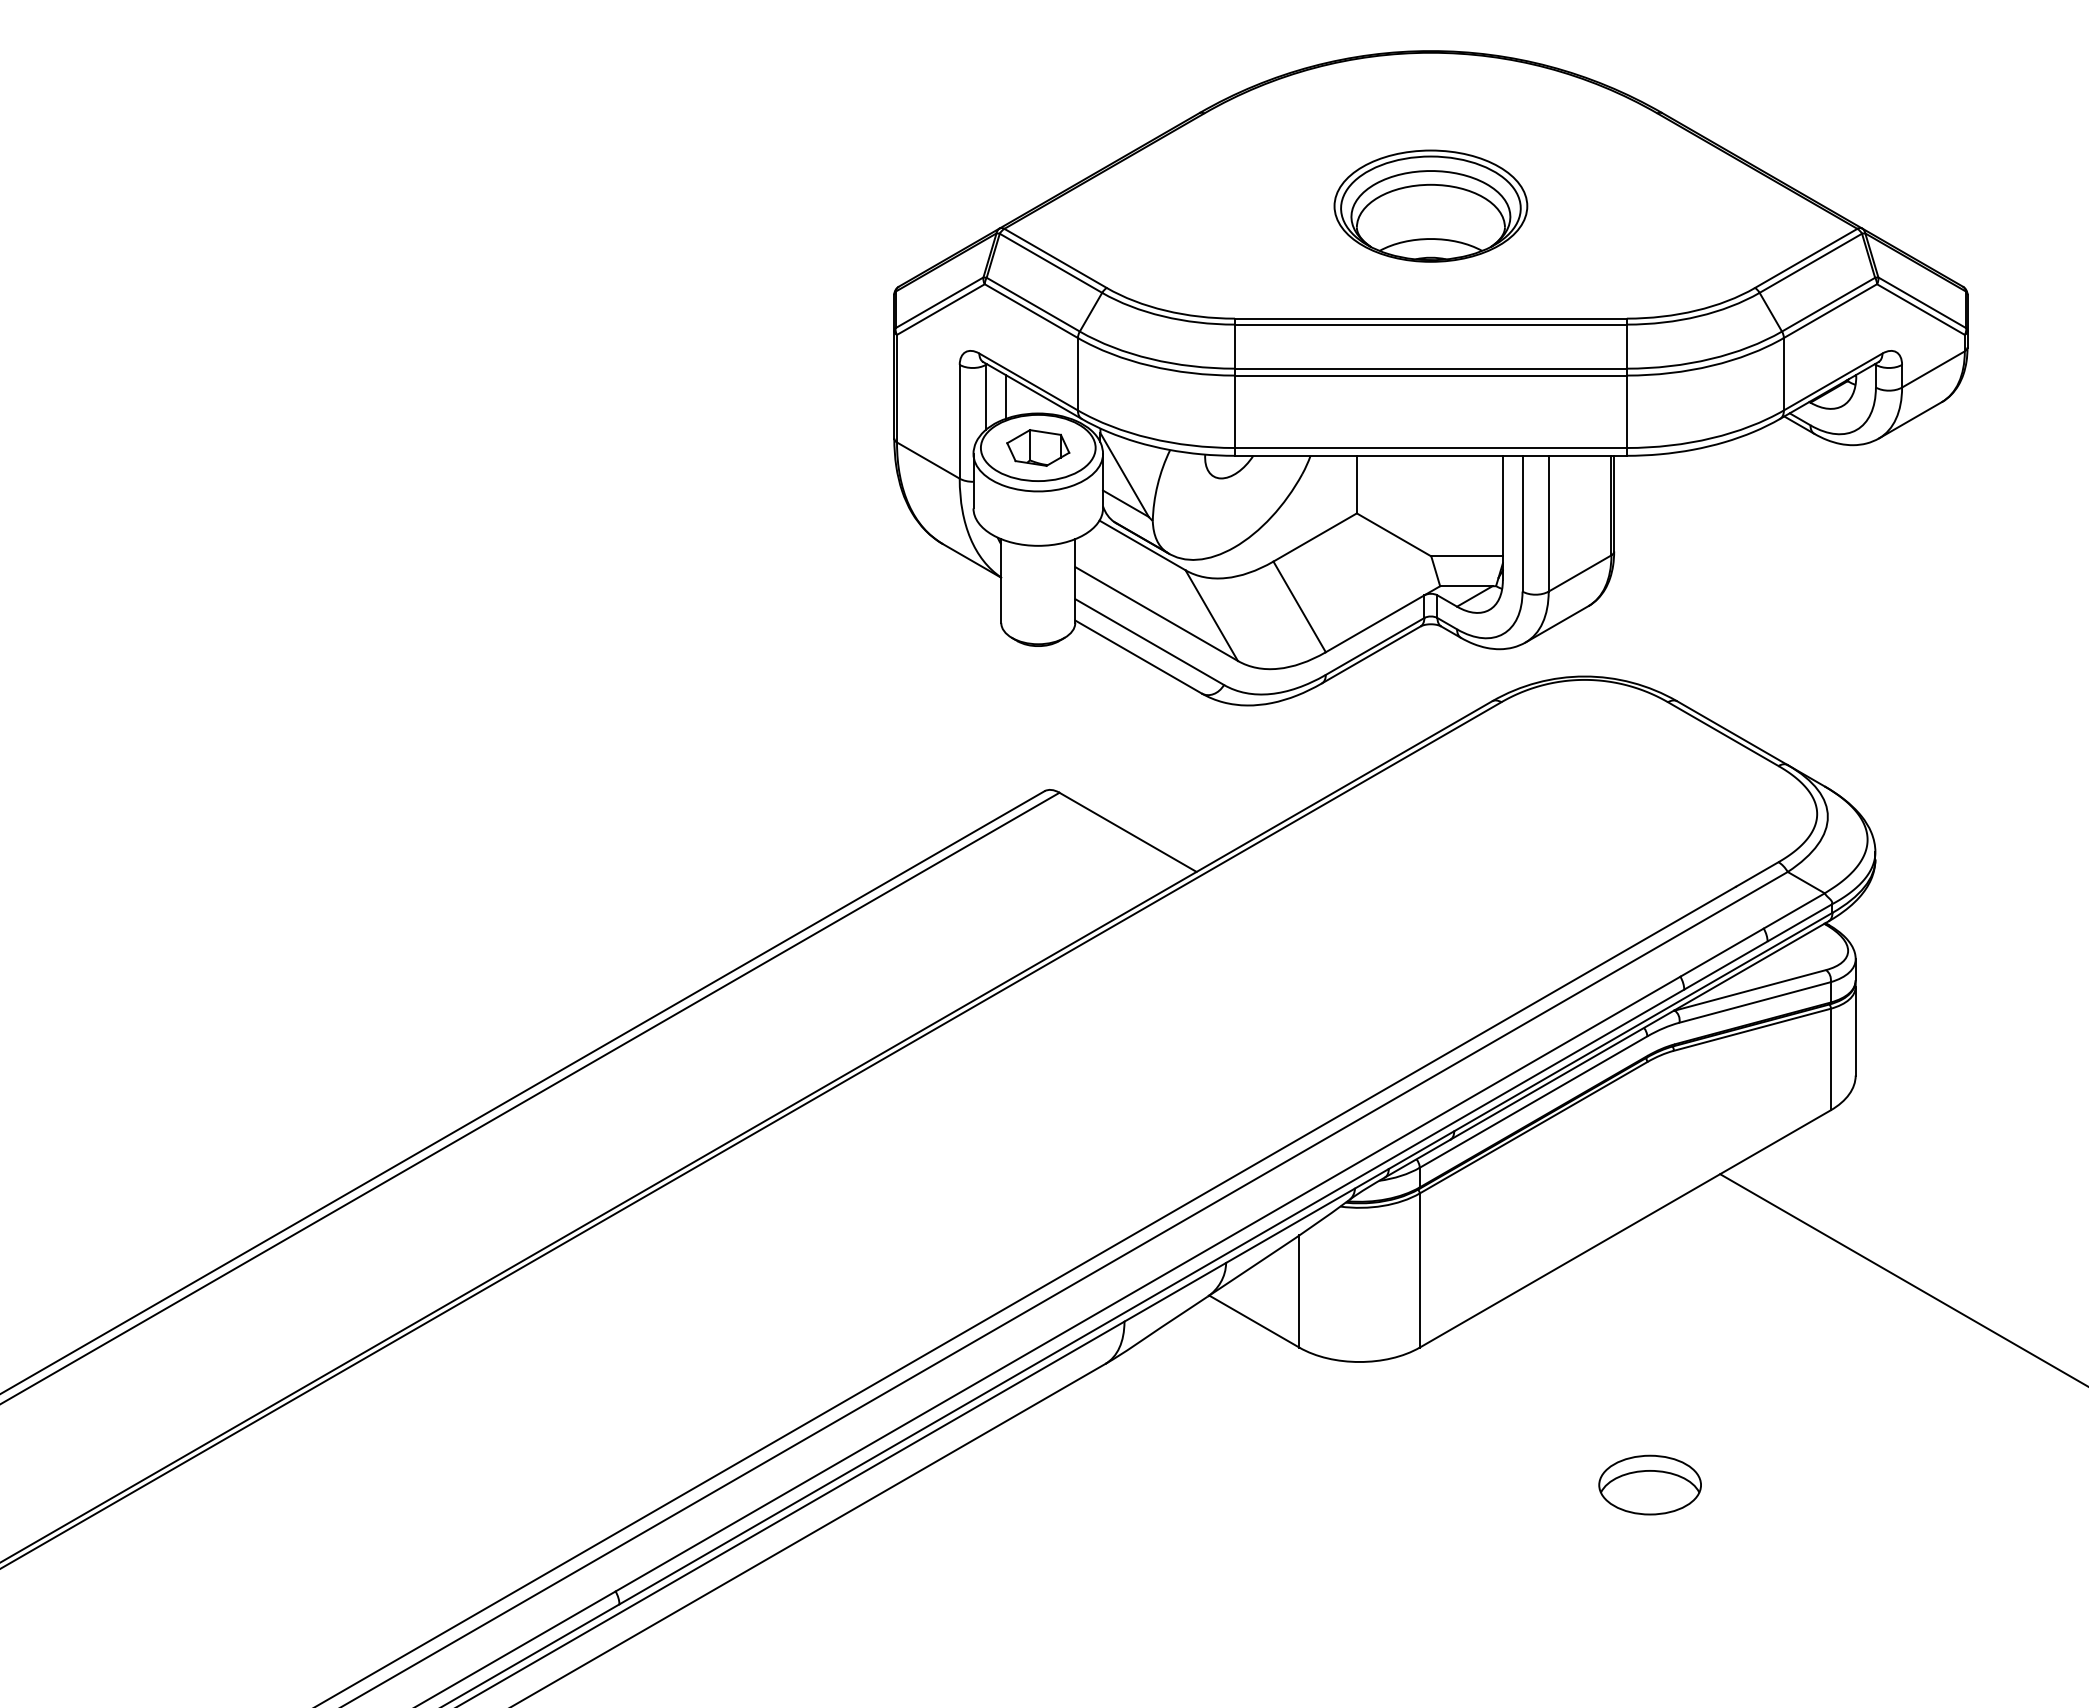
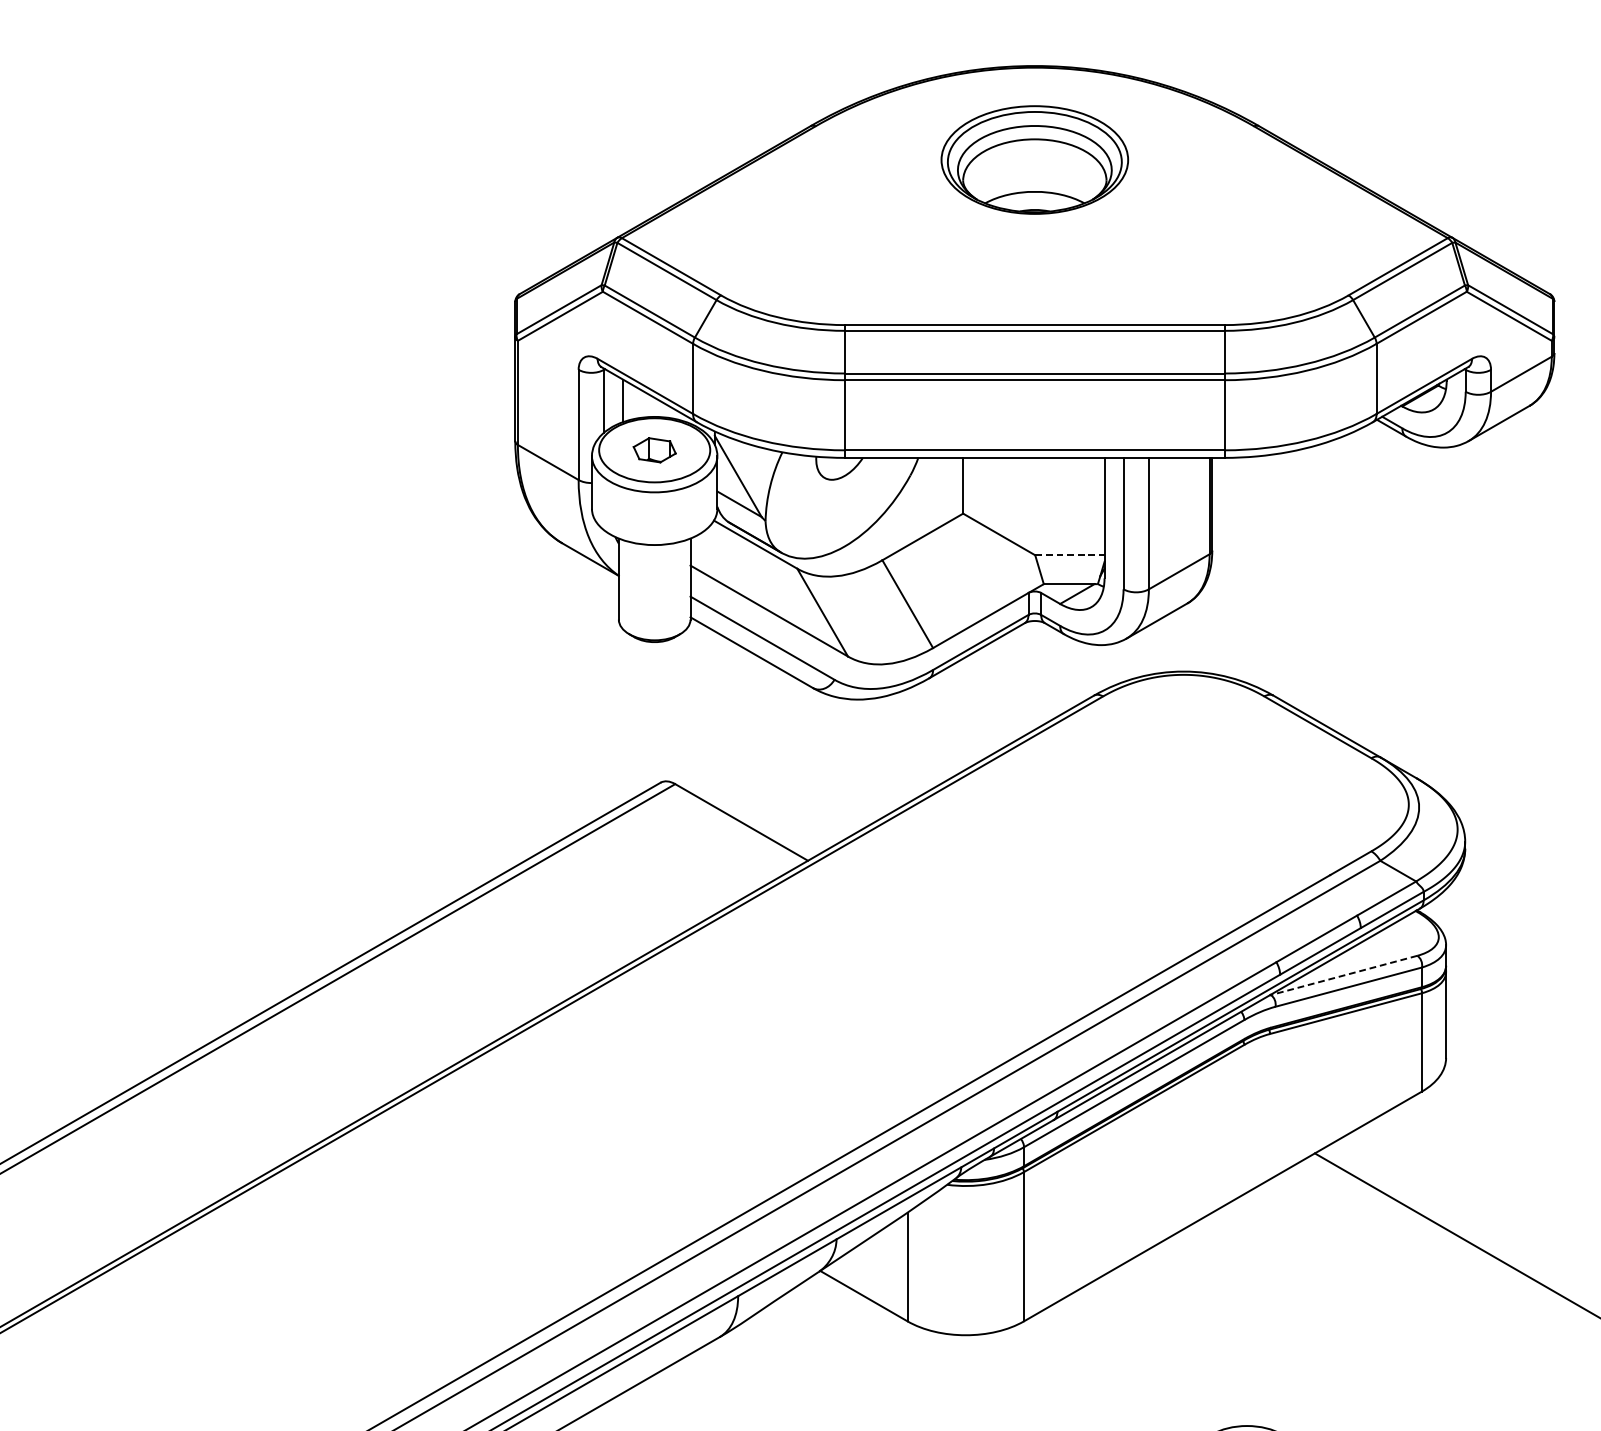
part: (1430, 205) -> (1034, 159), moved
part: (1038, 447) -> (654, 449), size x0.7
line: (1467, 556) -> (1070, 555), solid -> dashed
line: (1749, 990) -> (1343, 975), solid -> dashed

